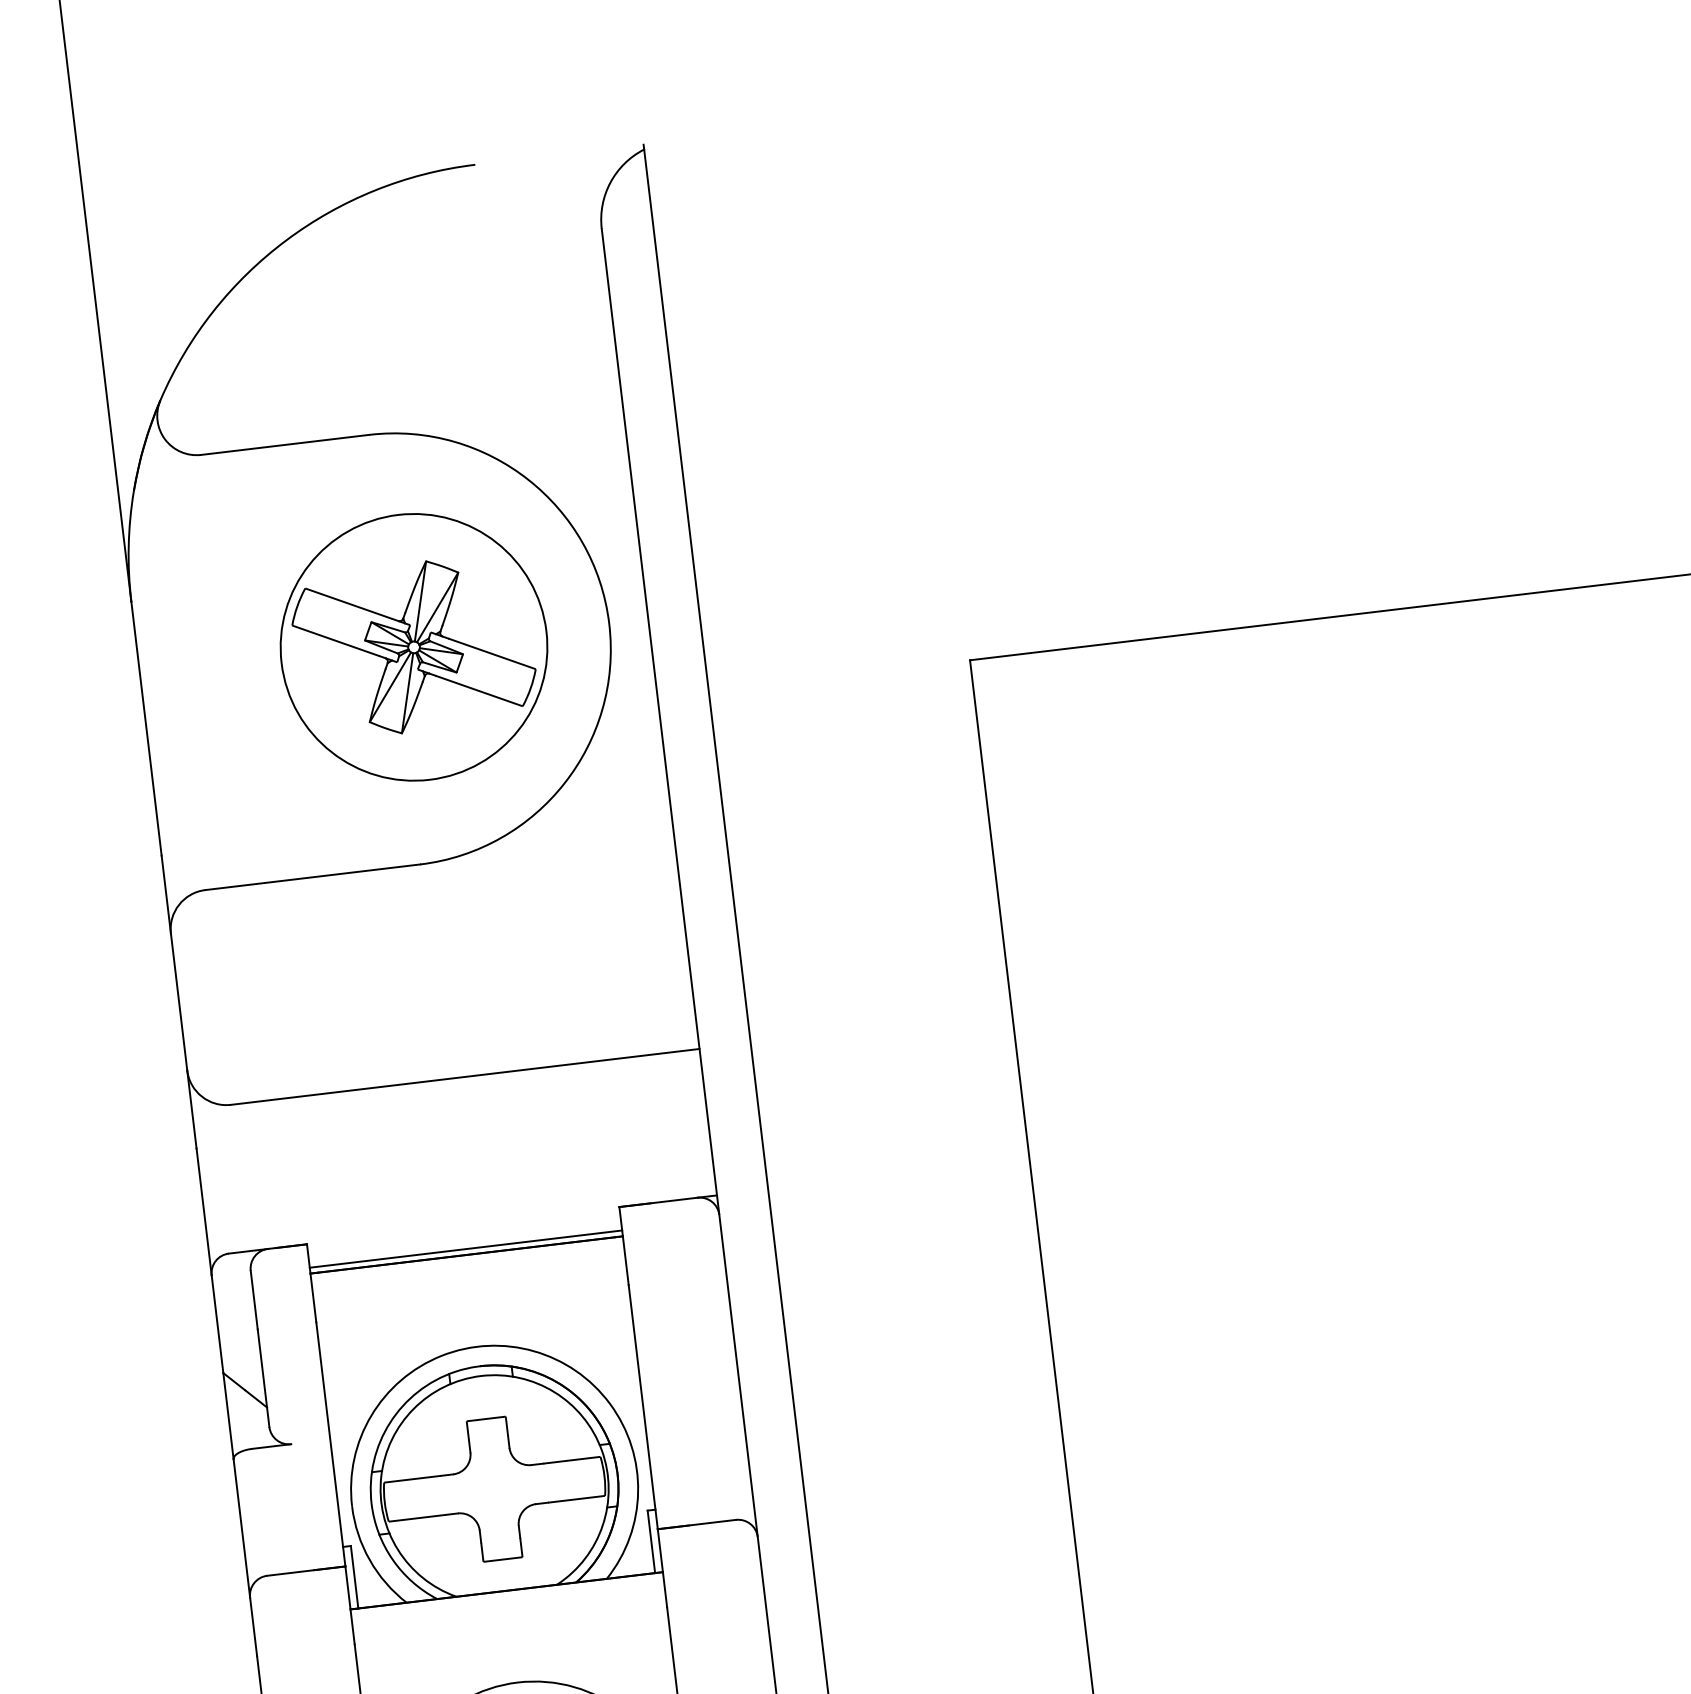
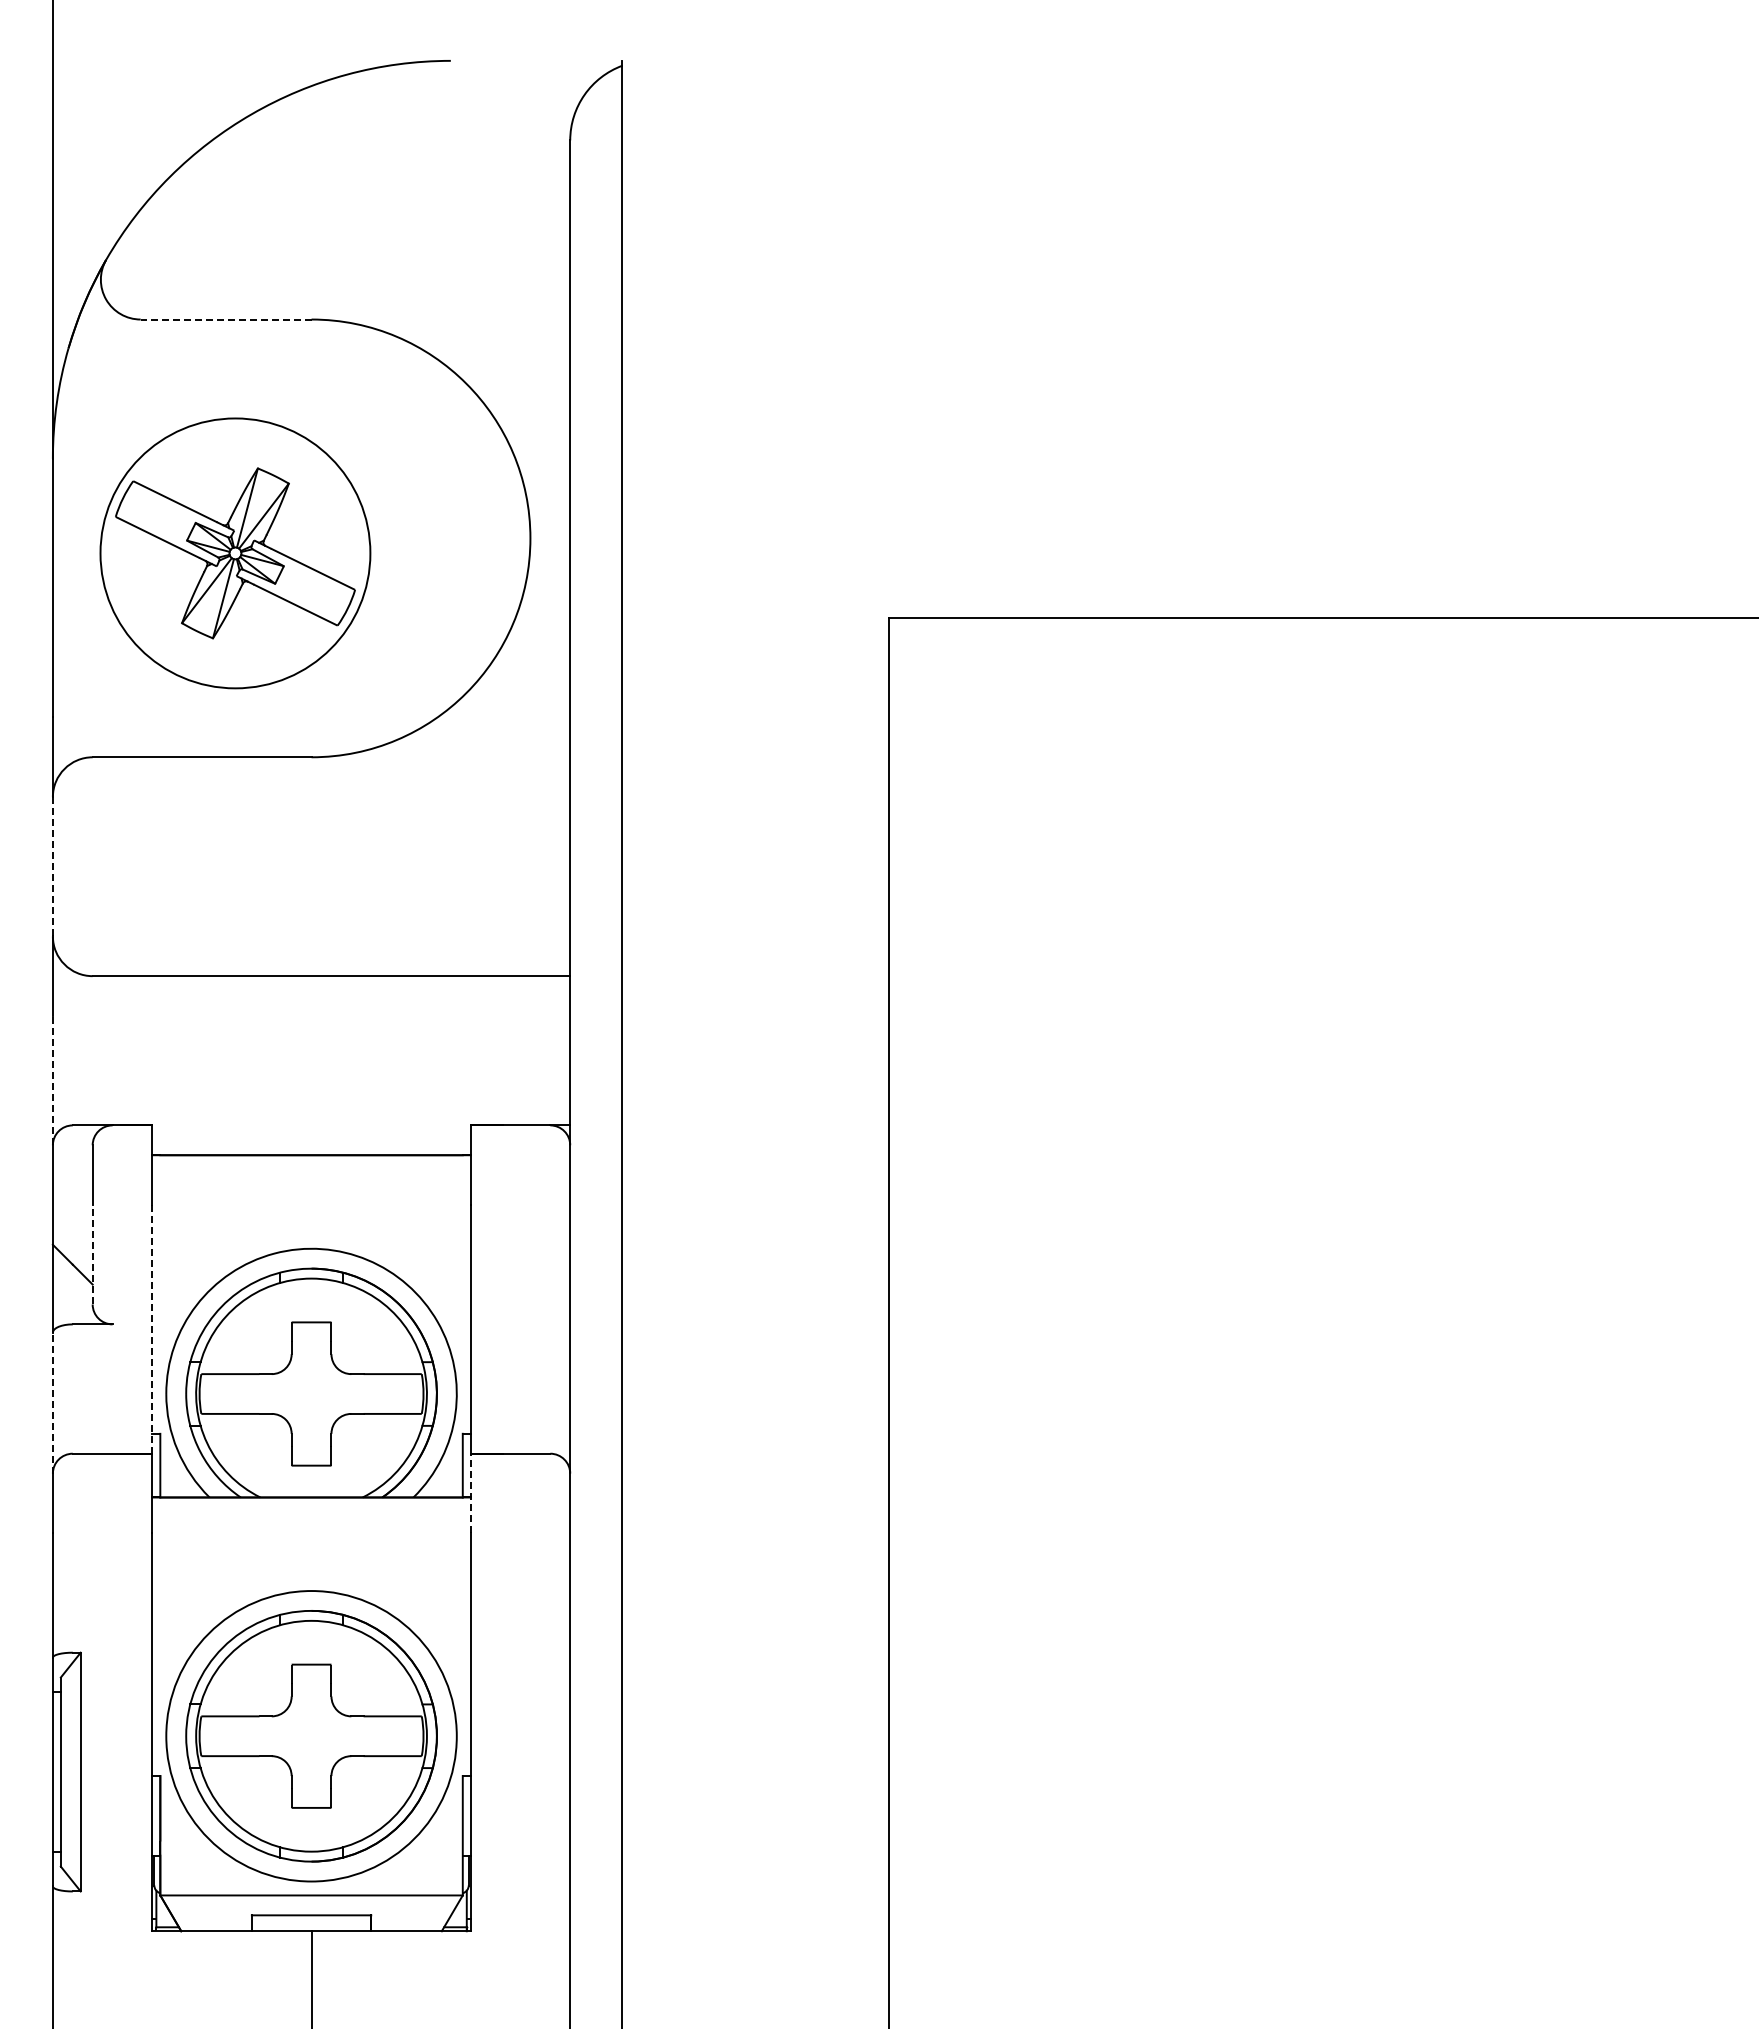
line: (284, 444) -> (225, 319), solid -> dashed
part: (414, 647) -> (235, 553), moved
line: (178, 1001) -> (52, 866), solid -> dashed
line: (203, 1211) -> (52, 1080), solid -> dashed
line: (465, 1249) -> (311, 1149), removed
line: (263, 1377) -> (92, 1254), solid -> dashed
line: (331, 1444) -> (152, 1329), solid -> dashed
line: (241, 1527) -> (52, 1402), solid -> dashed
line: (662, 1568) -> (470, 1493), solid -> dashed

